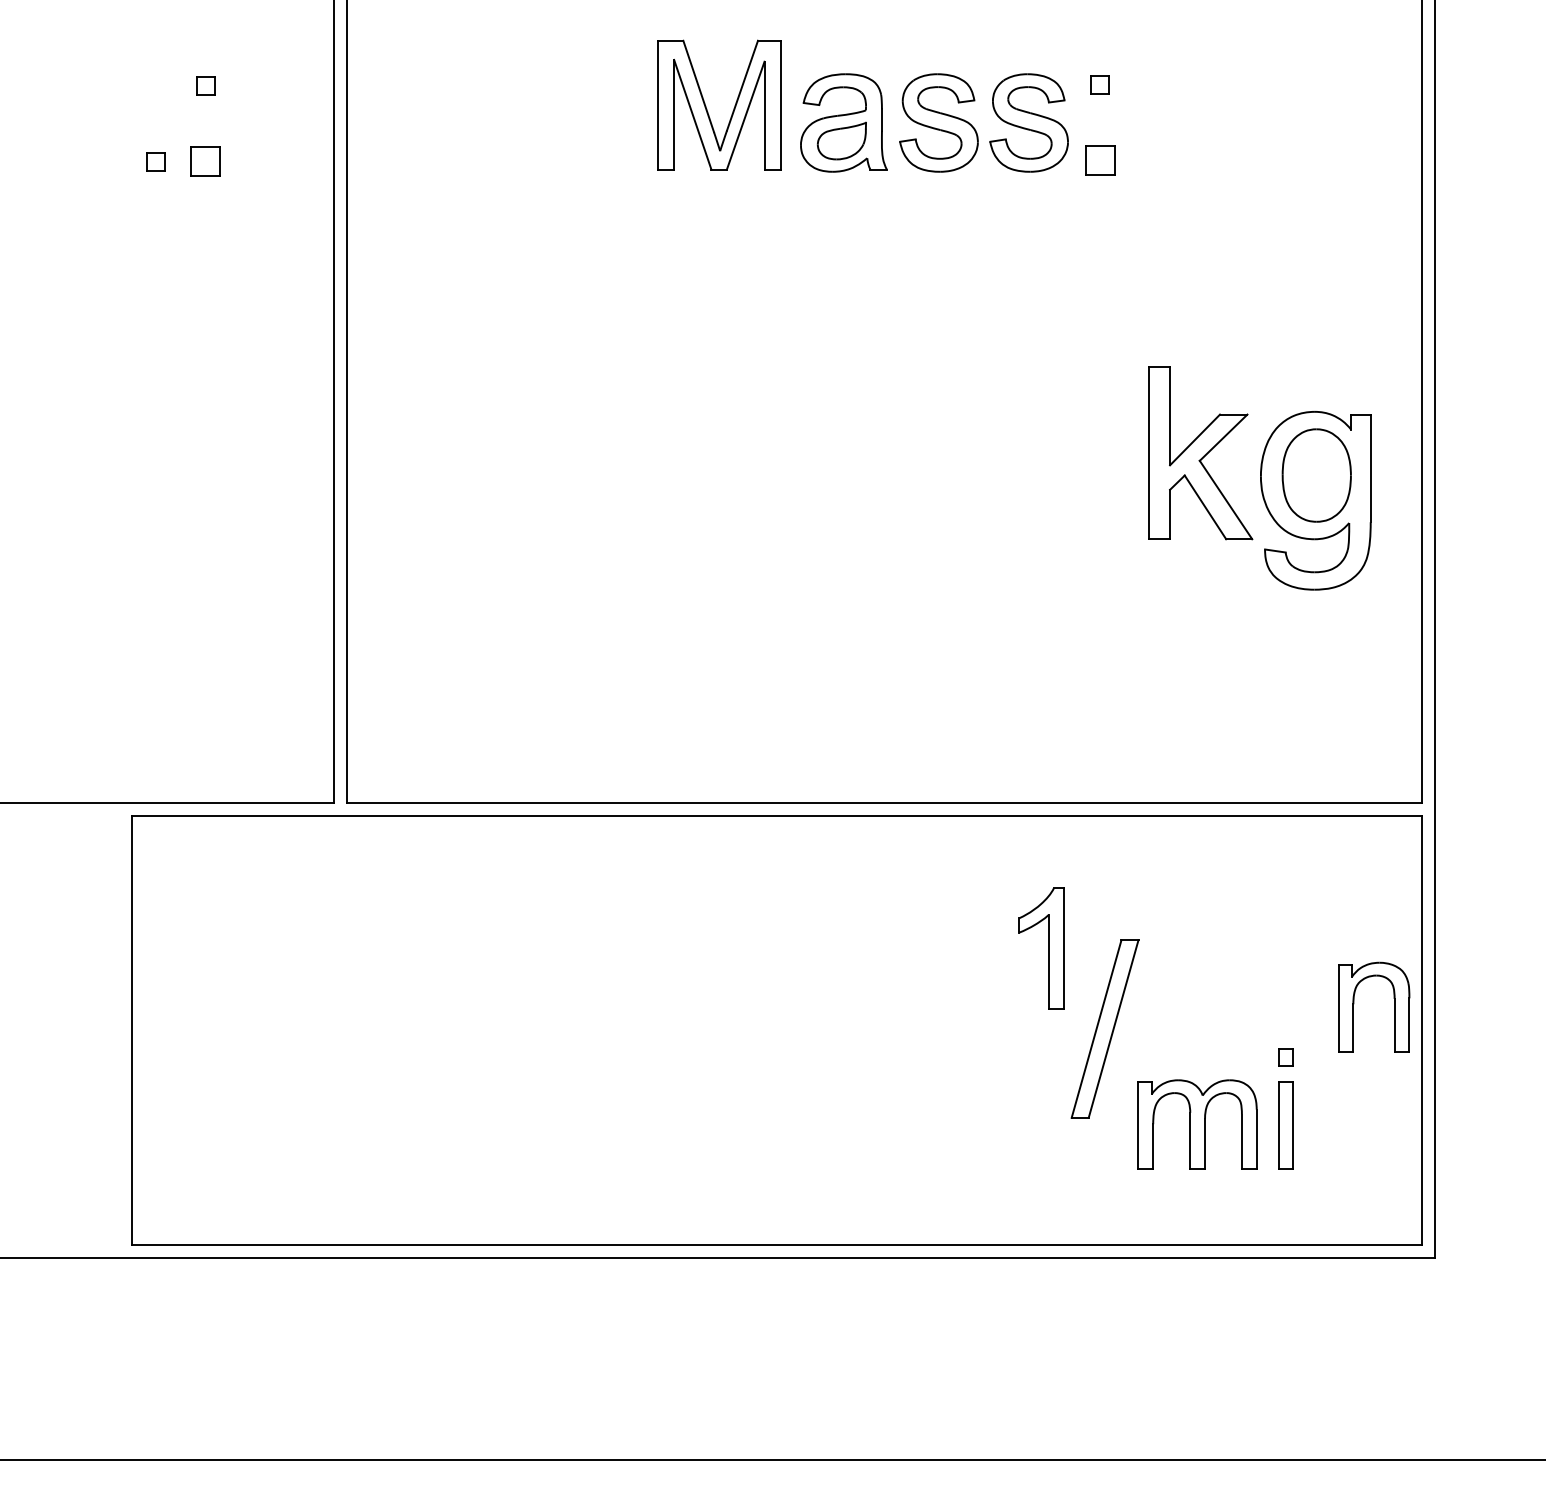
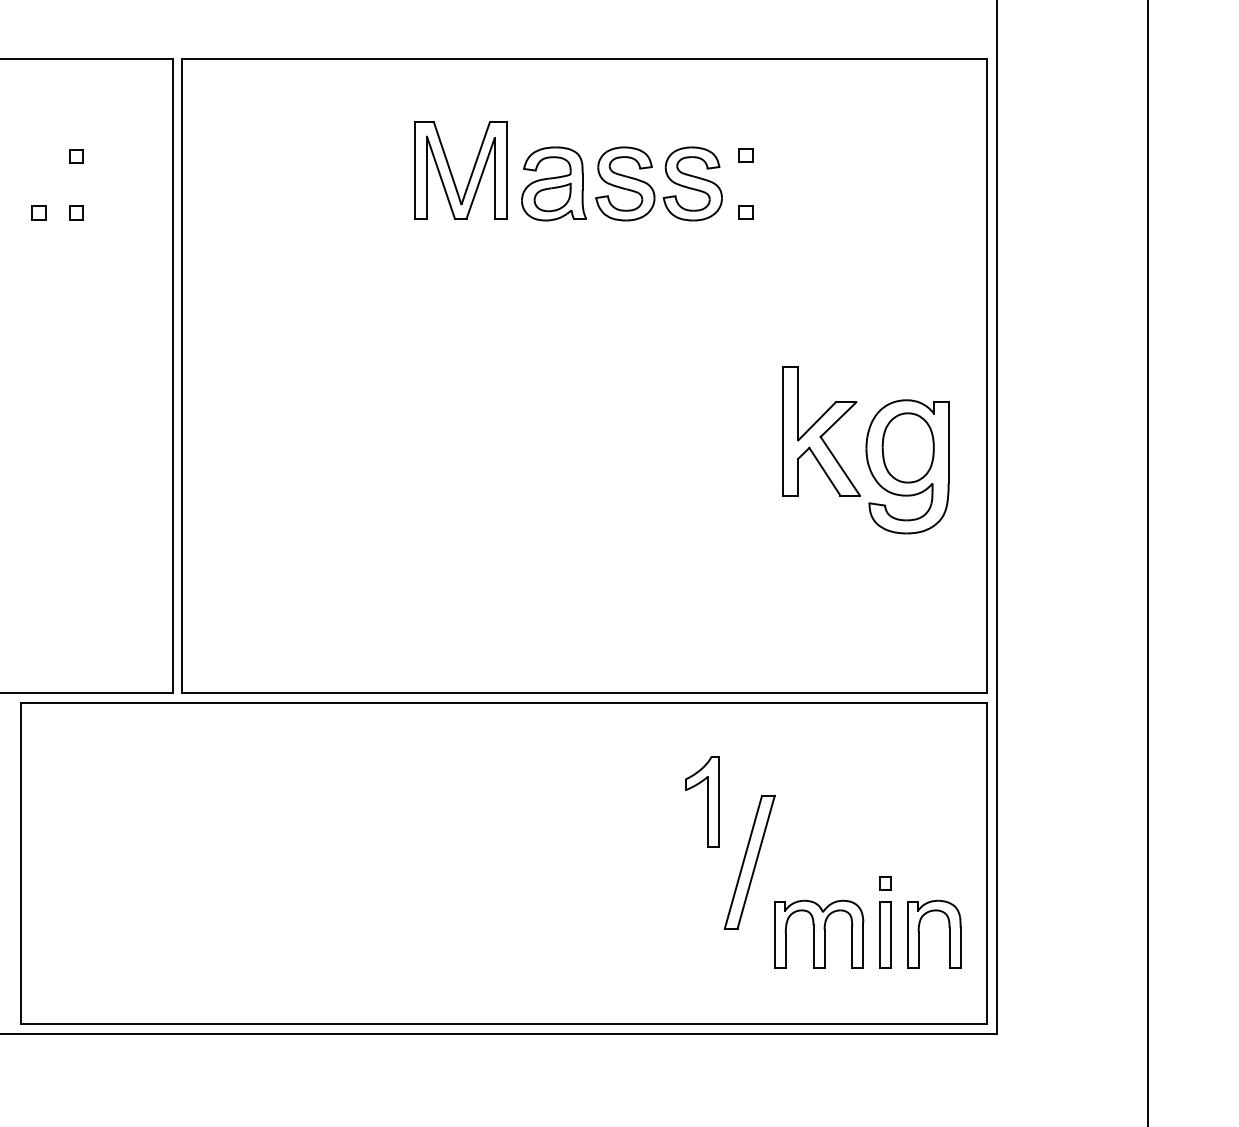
part: (206, 161) -> (76, 212), size x0.62
part: (1099, 161) -> (745, 212), size x0.62
part: (1354, 1006) -> (919, 933), moved

